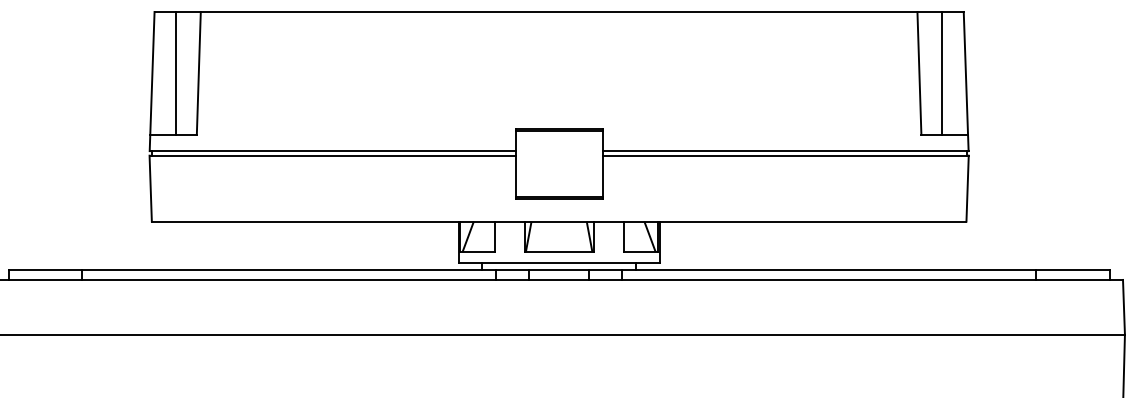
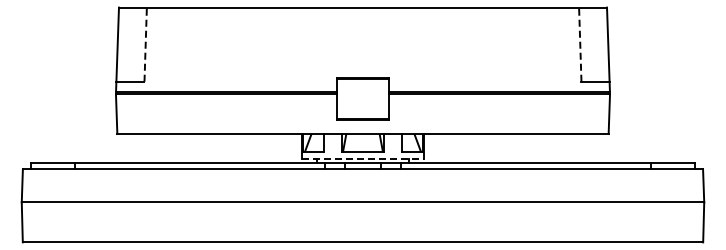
line: (175, 73) -> (131, 44), removed
line: (198, 73) -> (145, 44), solid -> dashed
line: (919, 73) -> (580, 44), solid -> dashed
line: (943, 73) -> (594, 44), removed
line: (559, 262) -> (363, 158), solid -> dashed

